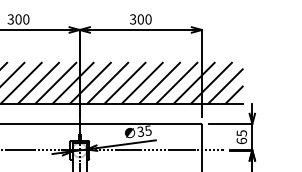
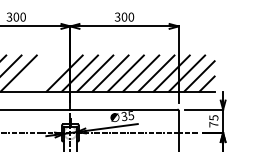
line: (39, 83) -> (34, 73), removed
line: (56, 83) -> (49, 73), removed
text: (241, 140) -> (213, 124), 65 -> 75

